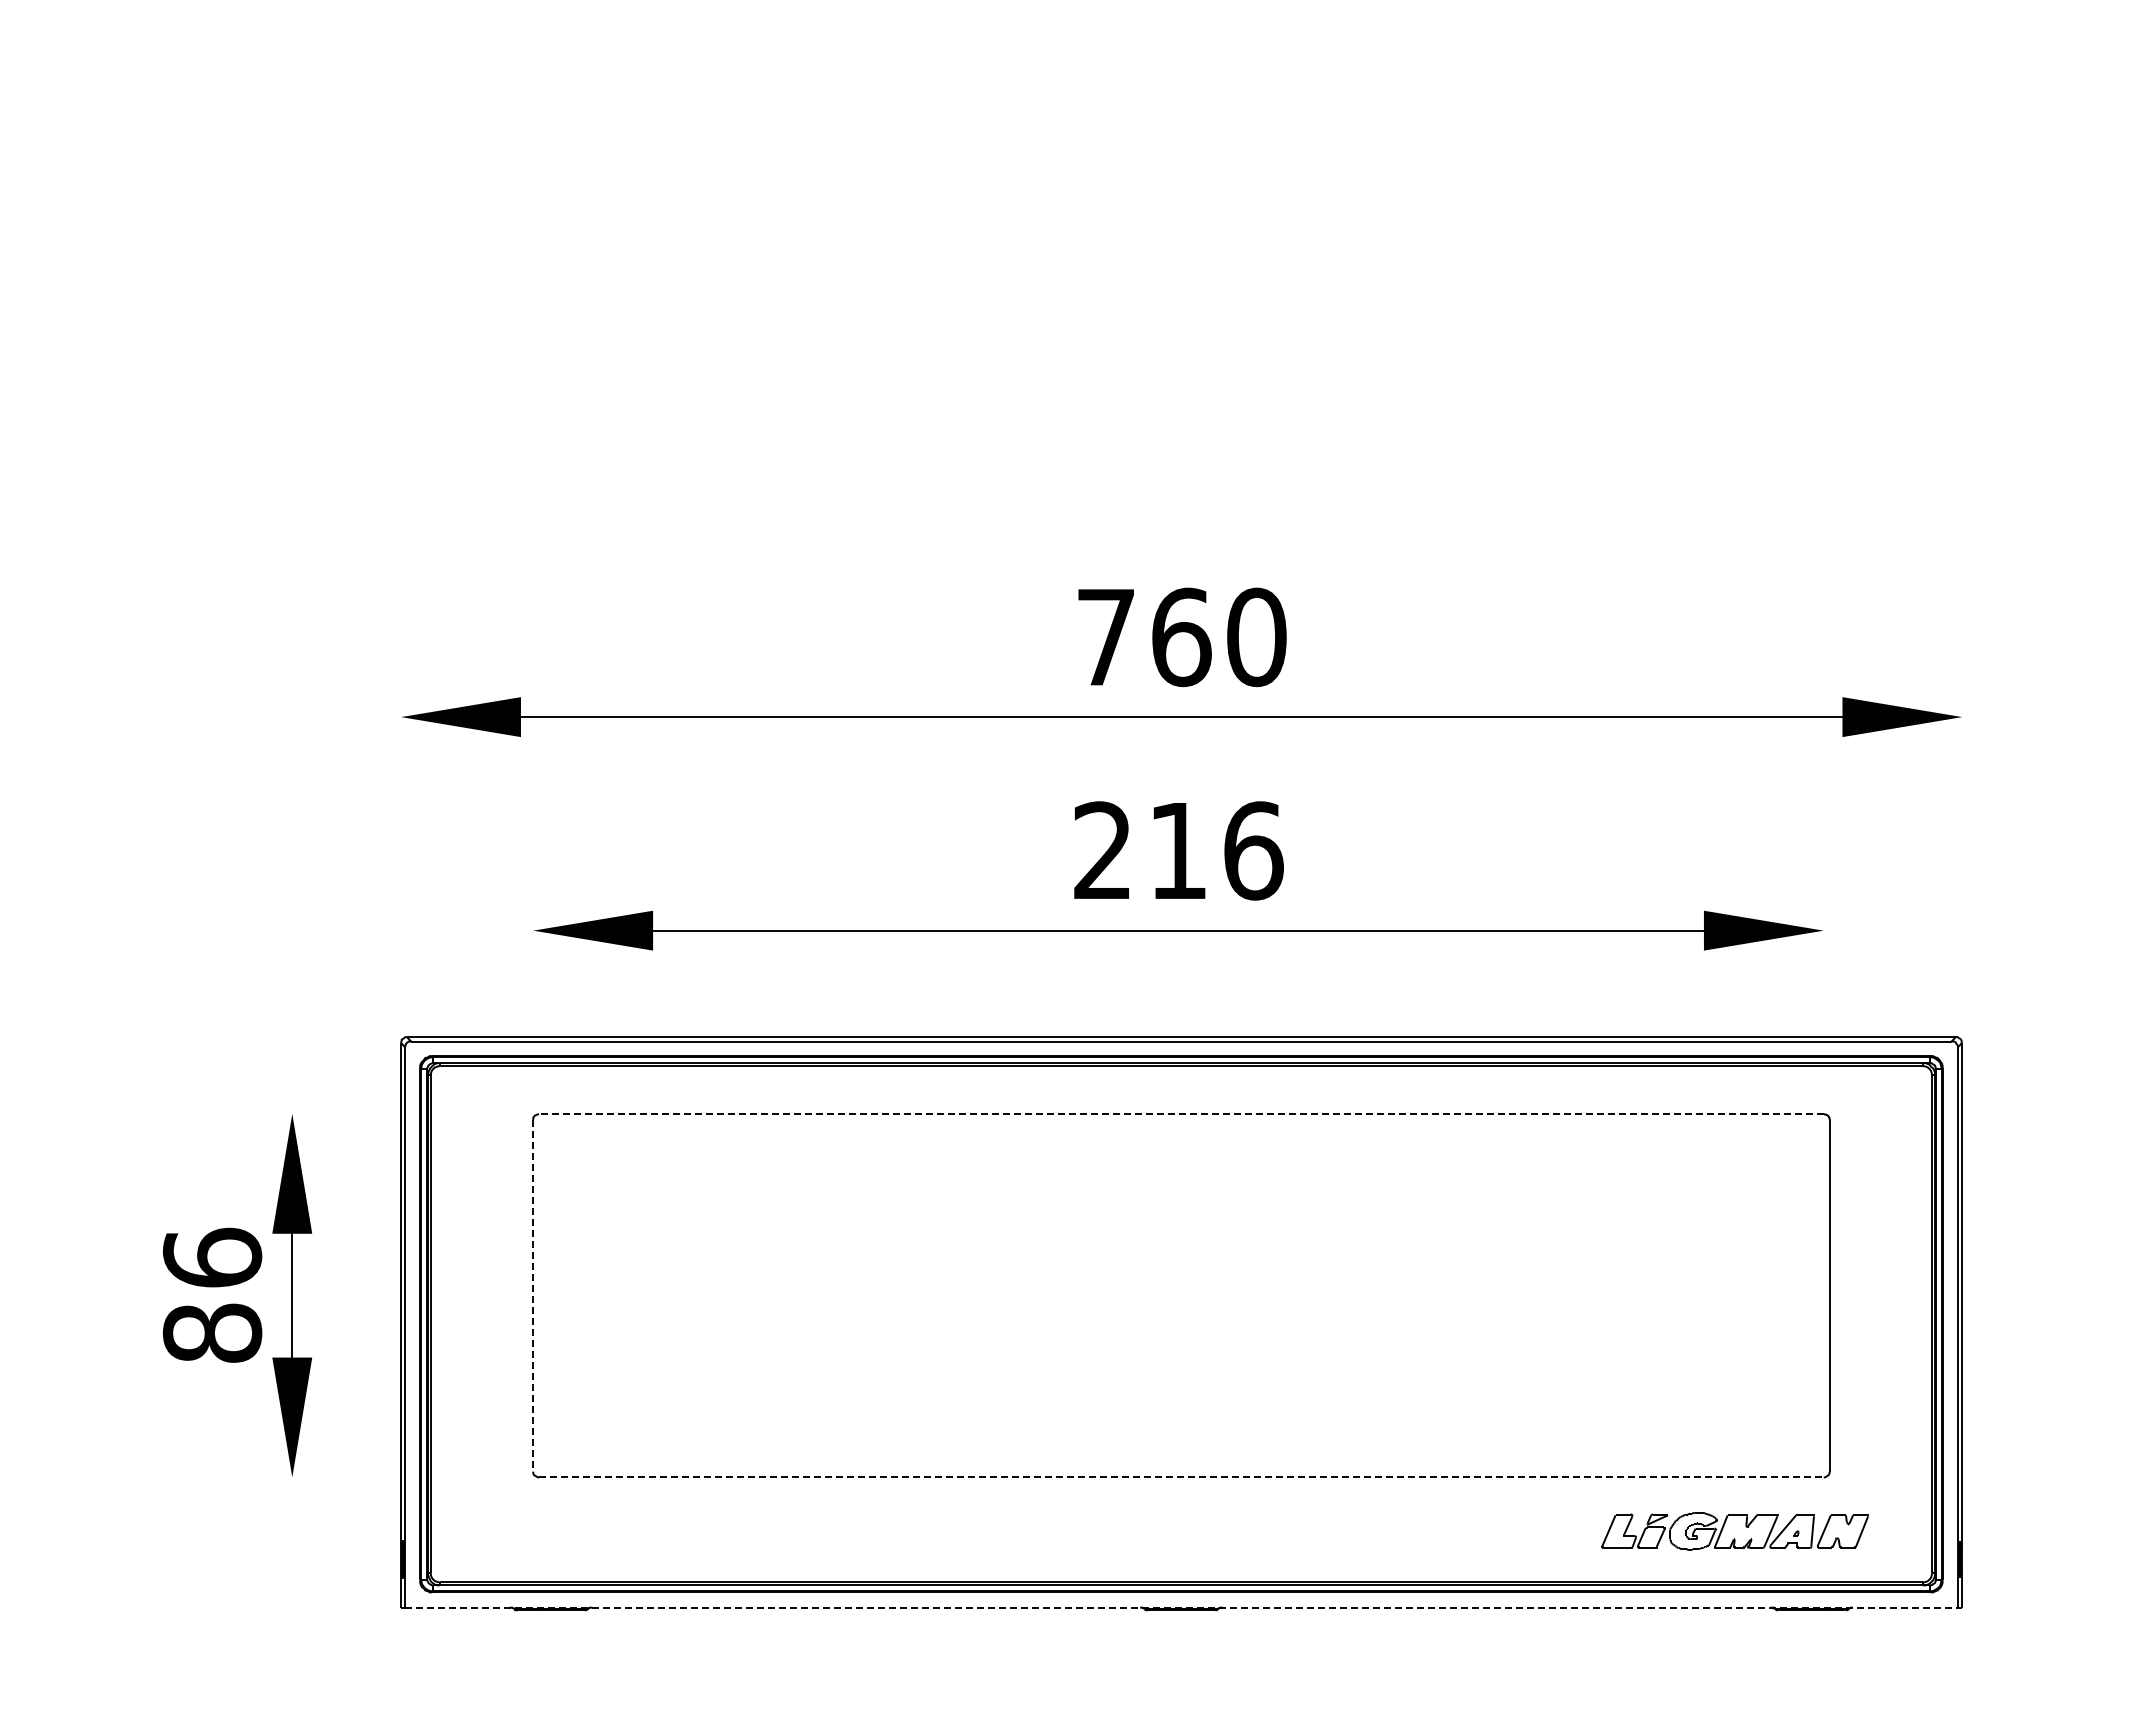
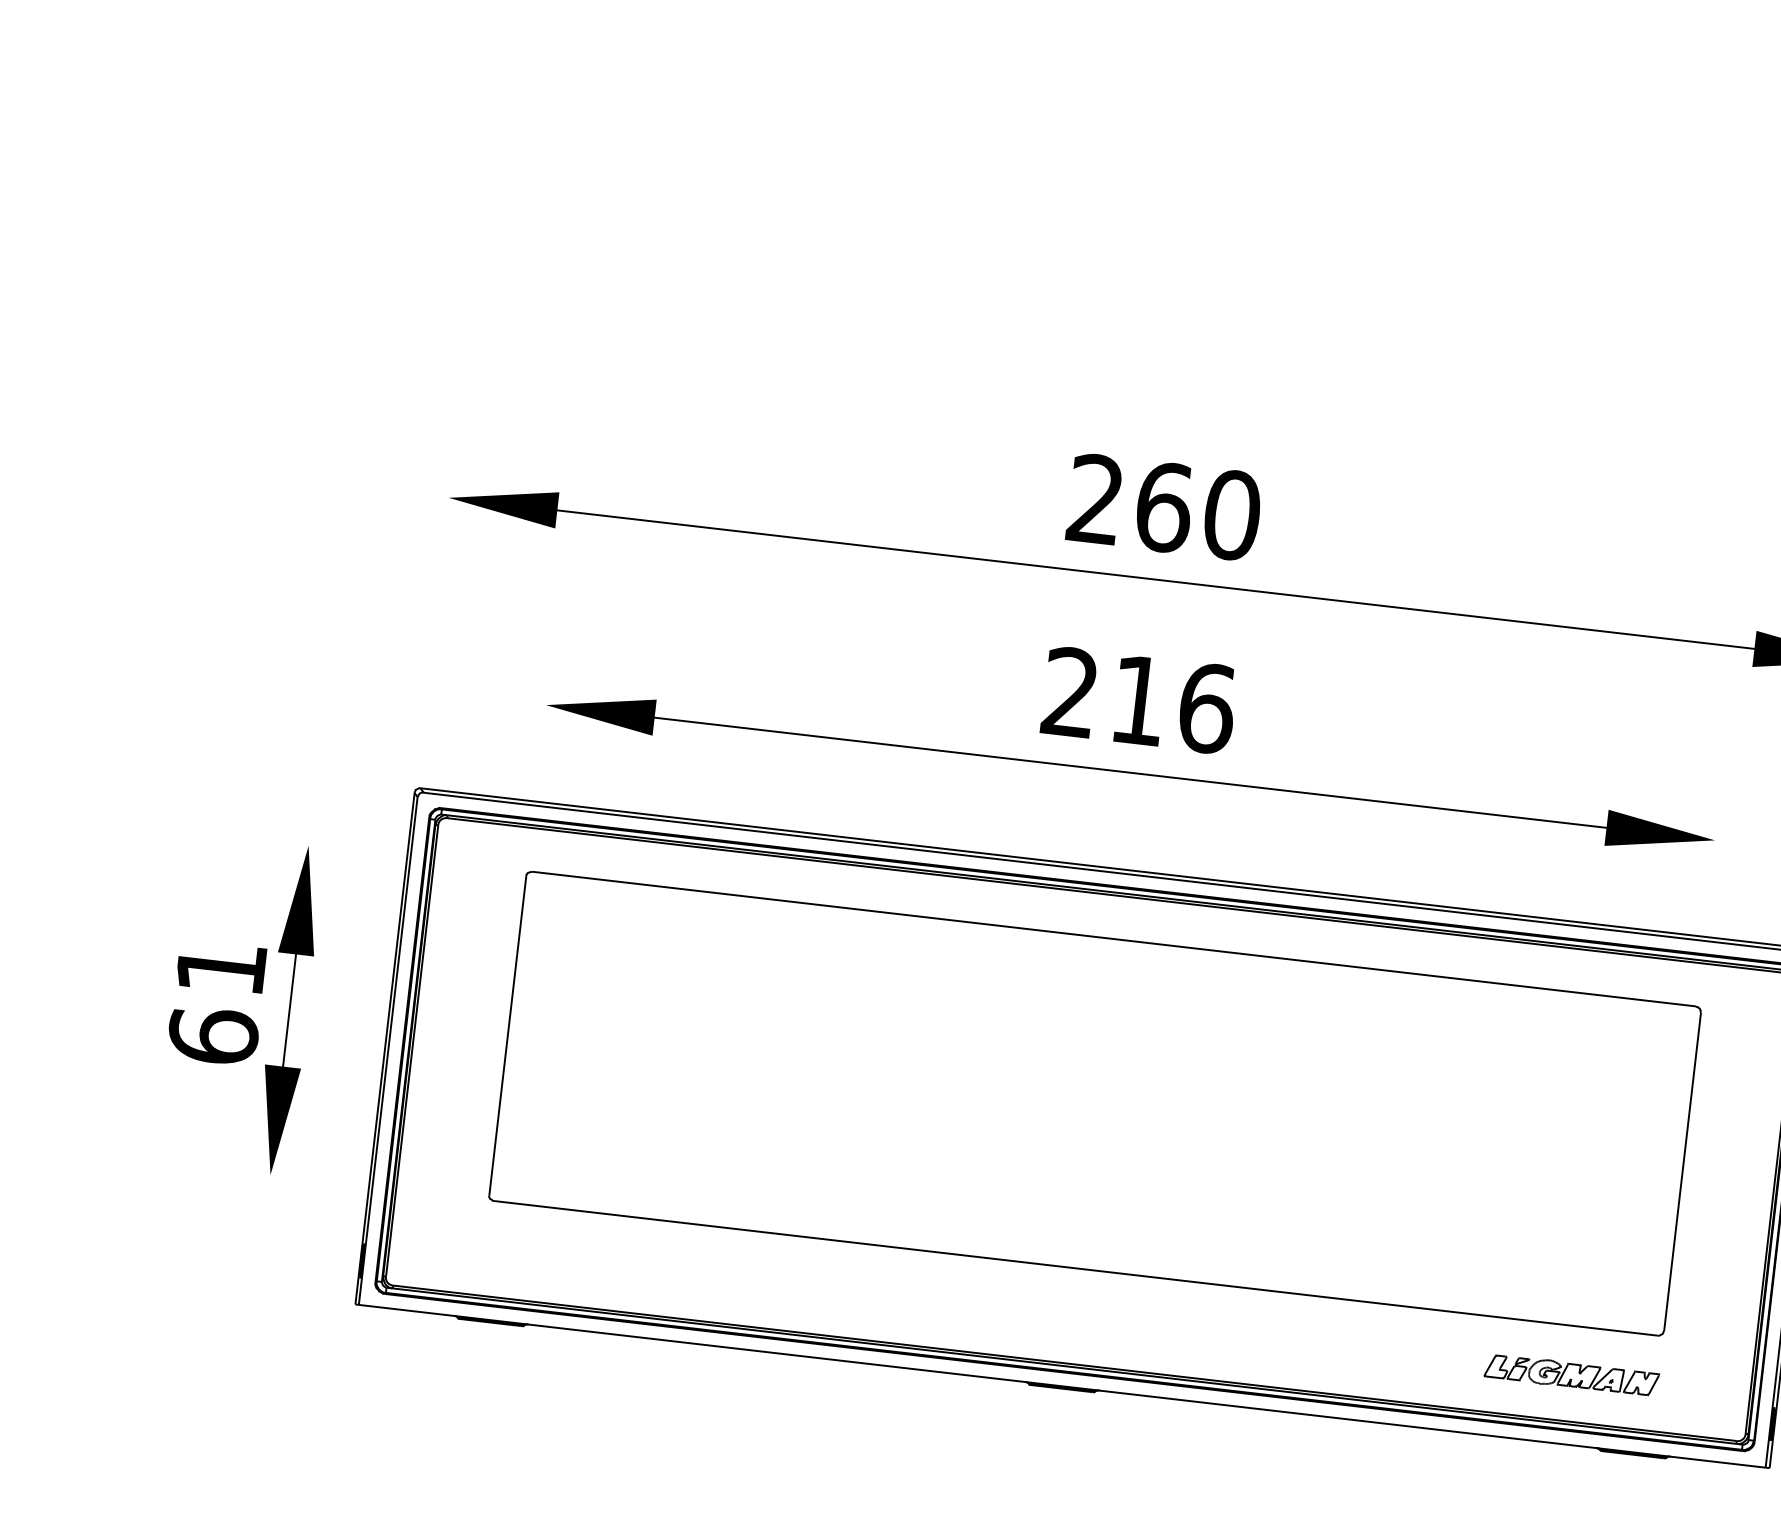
text: (1105, 636) -> (1095, 498), 760 -> 260
line: (1180, 1113) -> (1113, 938), dashed -> solid
text: (212, 1294) -> (217, 1001), 86 -> 61
line: (533, 1295) -> (508, 1035), dashed -> solid
line: (1181, 1477) -> (1075, 1268), dashed -> solid
part: (1734, 1531) -> (1571, 1375), size x0.71
line: (1181, 1607) -> (1062, 1386), dashed -> solid

